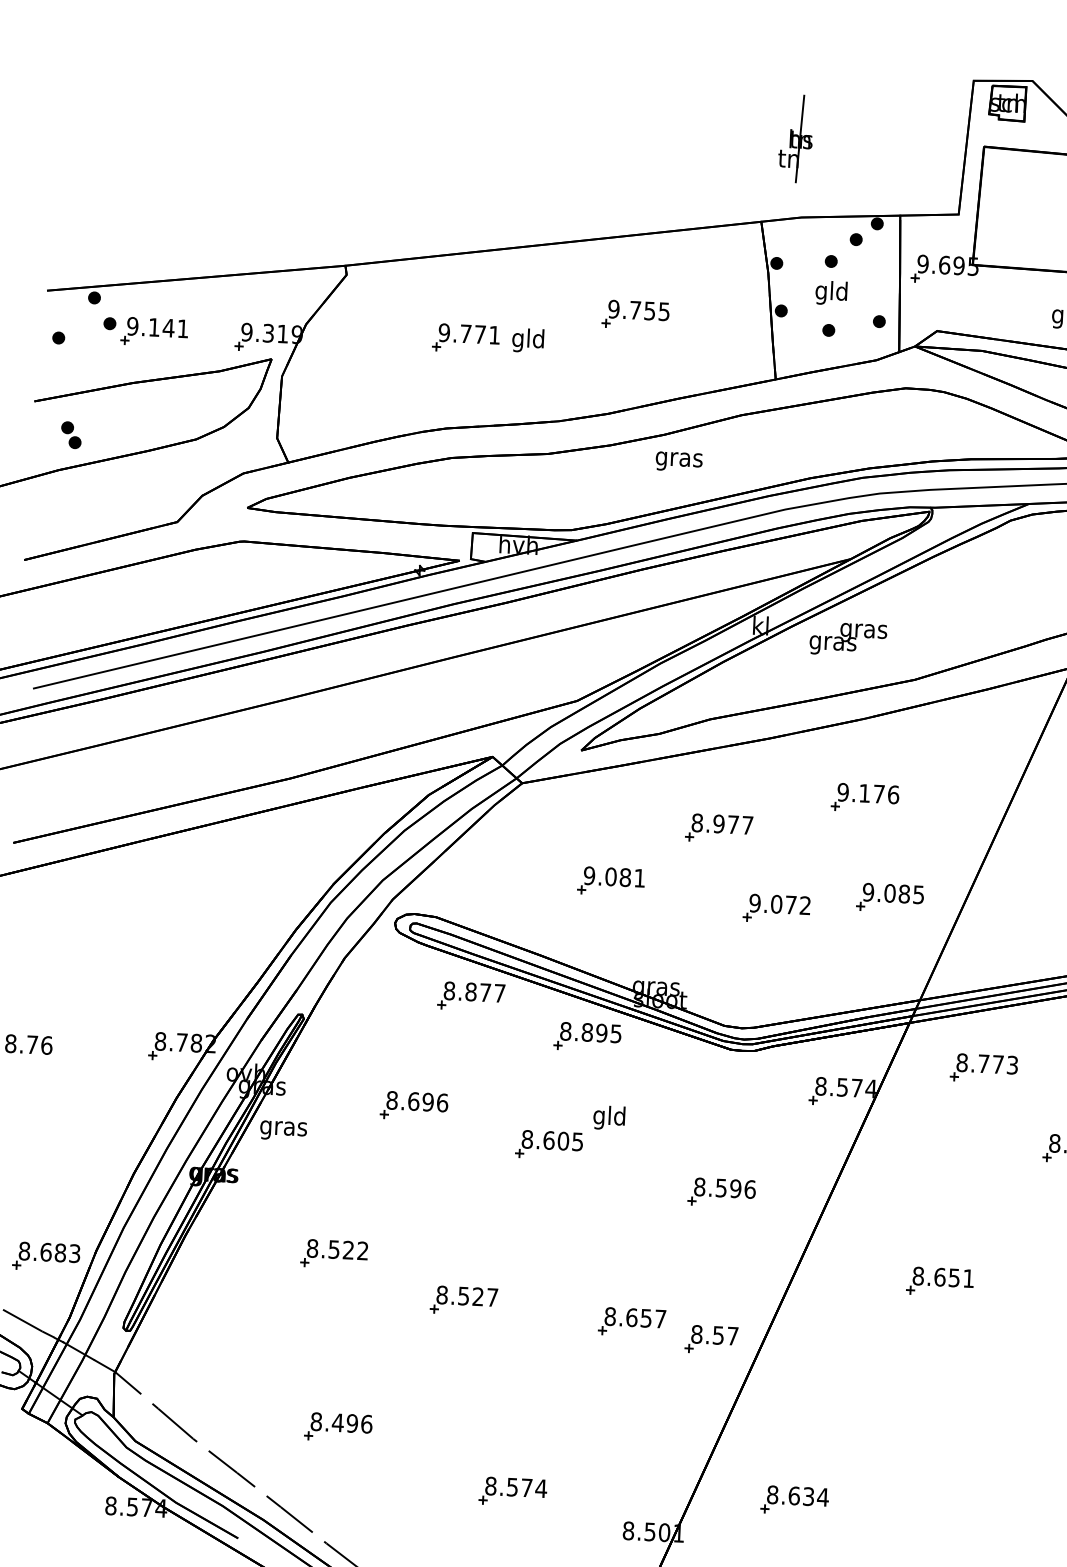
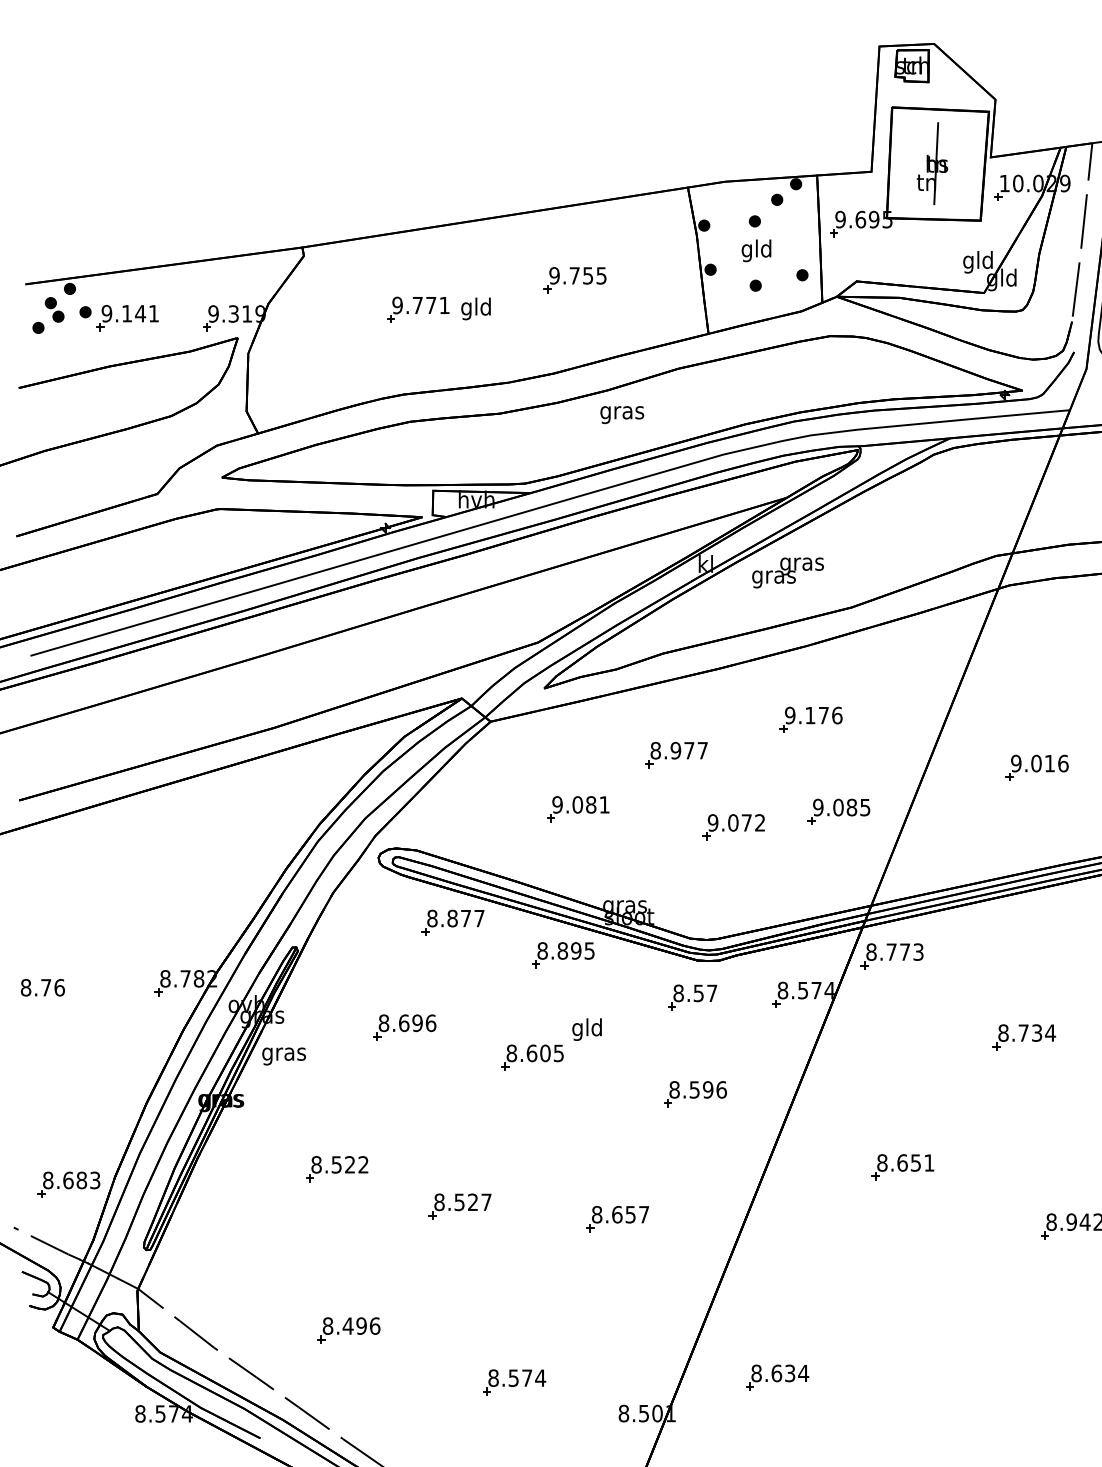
part: (796, 138) -> (932, 163), moved
part: (71, 434) -> (54, 309), moved
part: (983, 1068) -> (891, 956), moved
part: (711, 1339) -> (692, 997), moved

